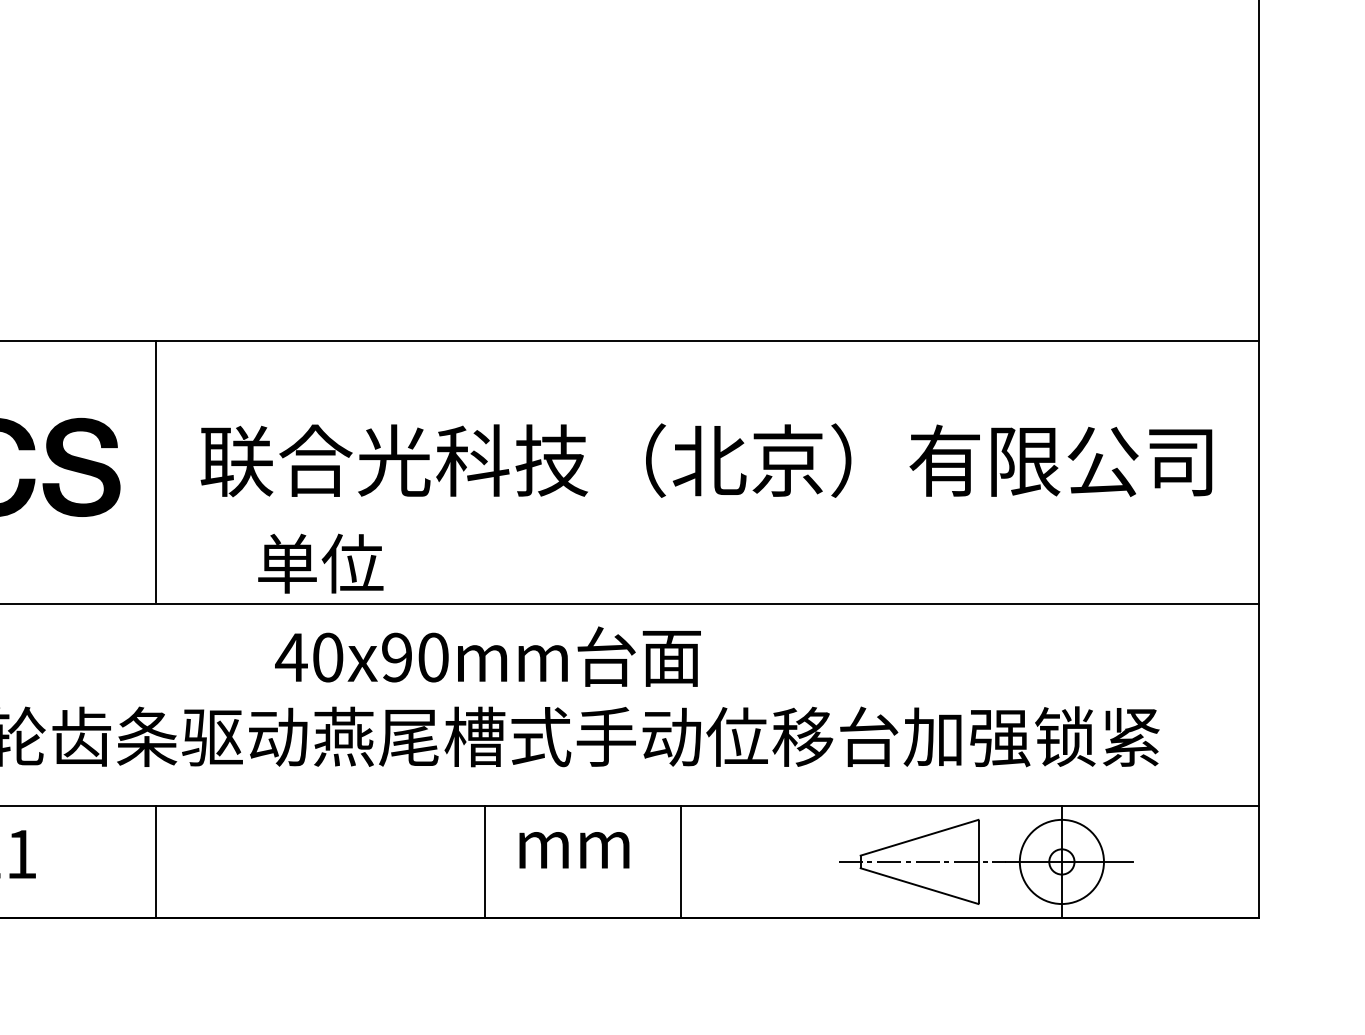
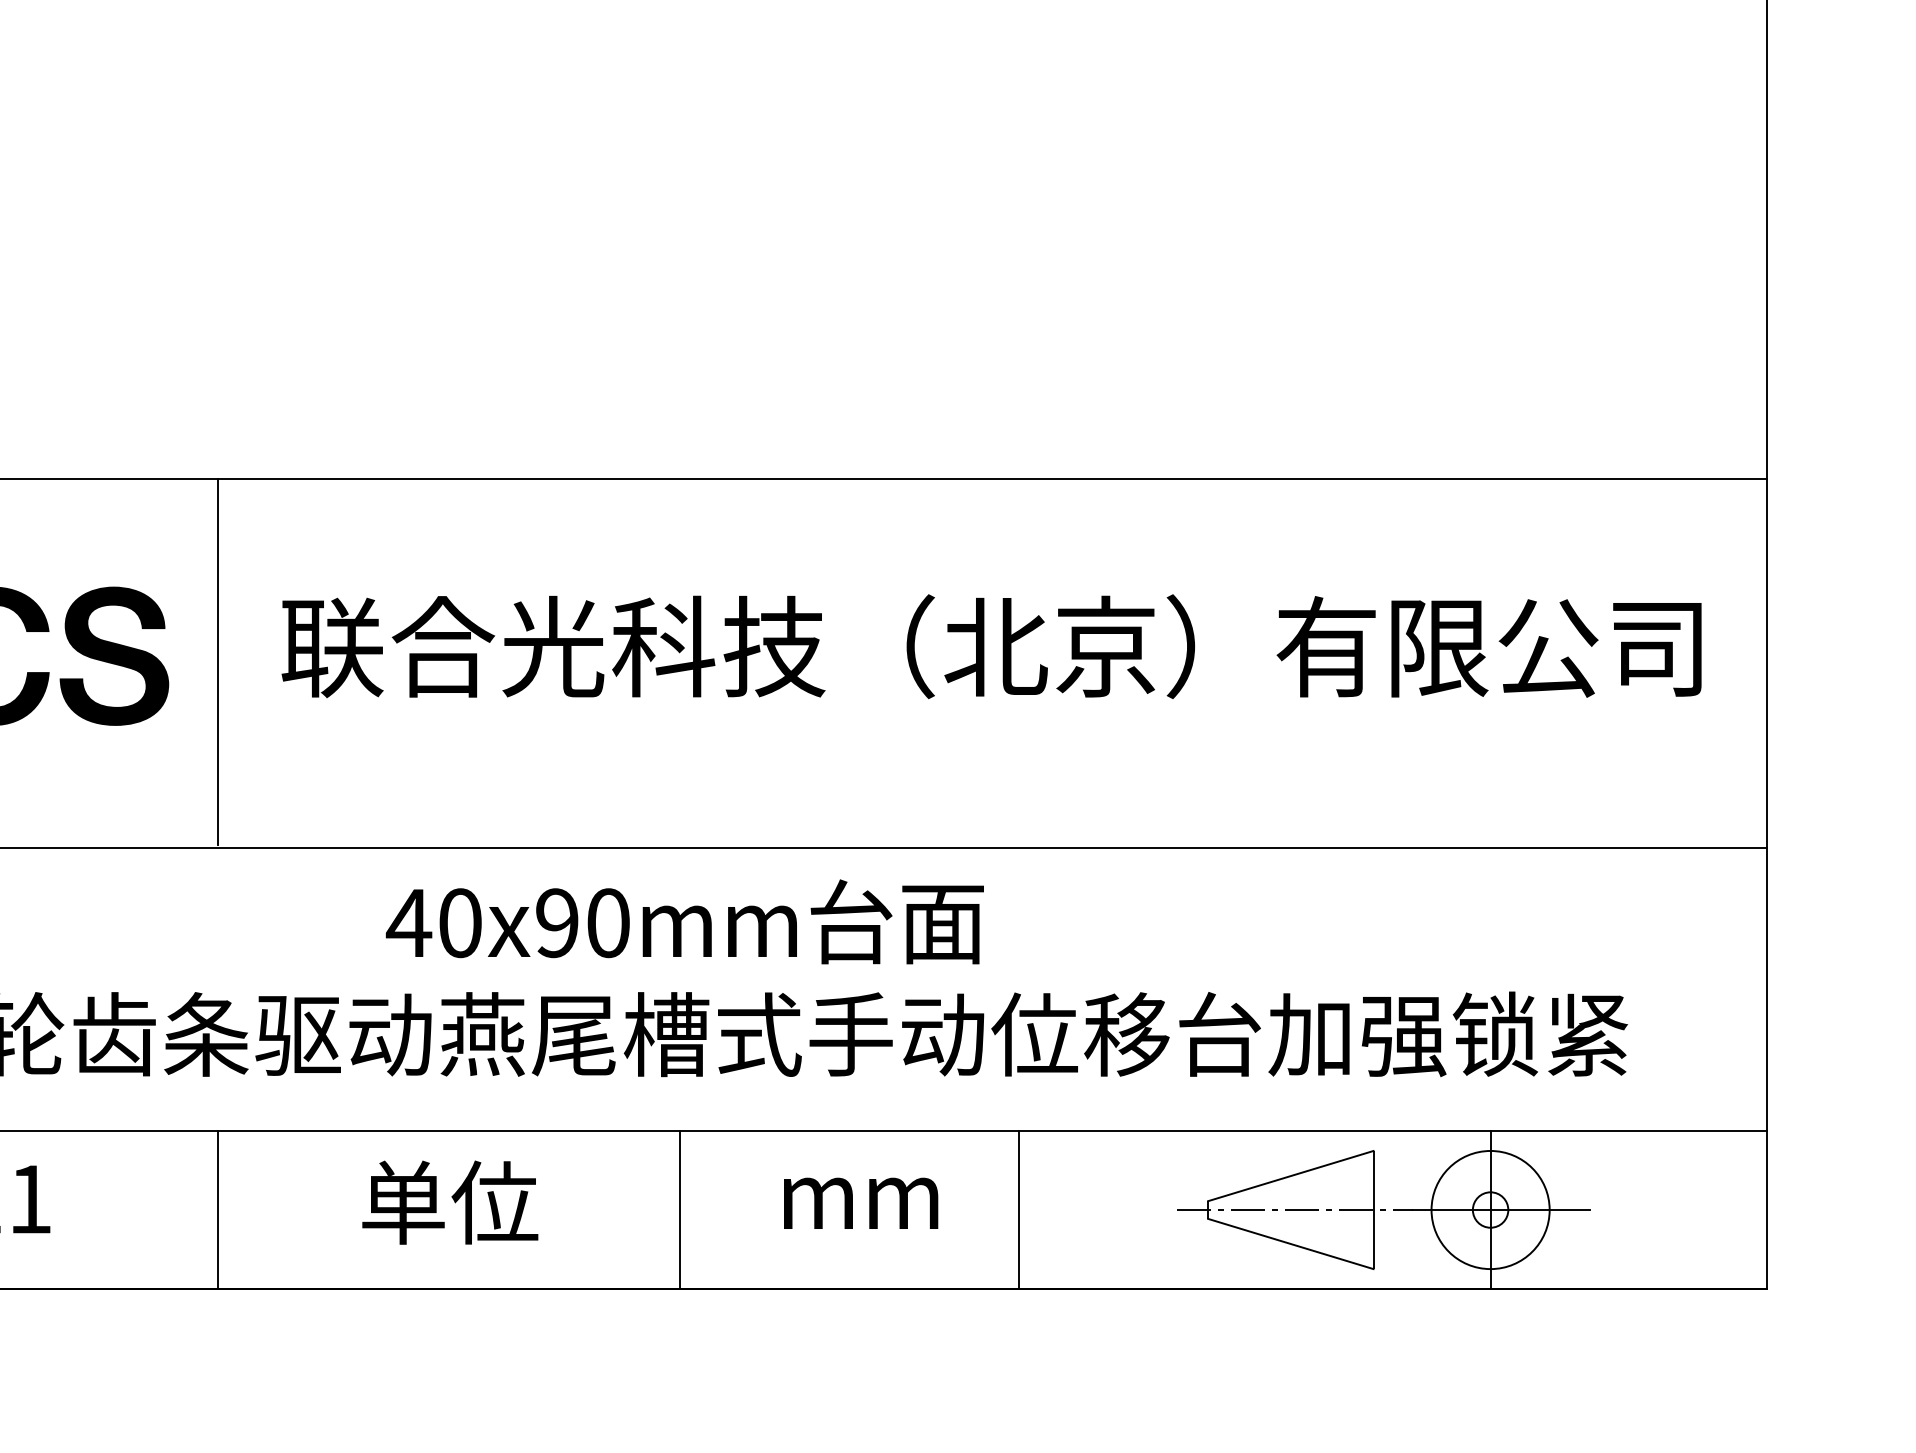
text: (320, 563) -> (449, 1202), moved
text: (574, 850) -> (861, 1203), moved
line: (681, 861) -> (1019, 1209), moved

